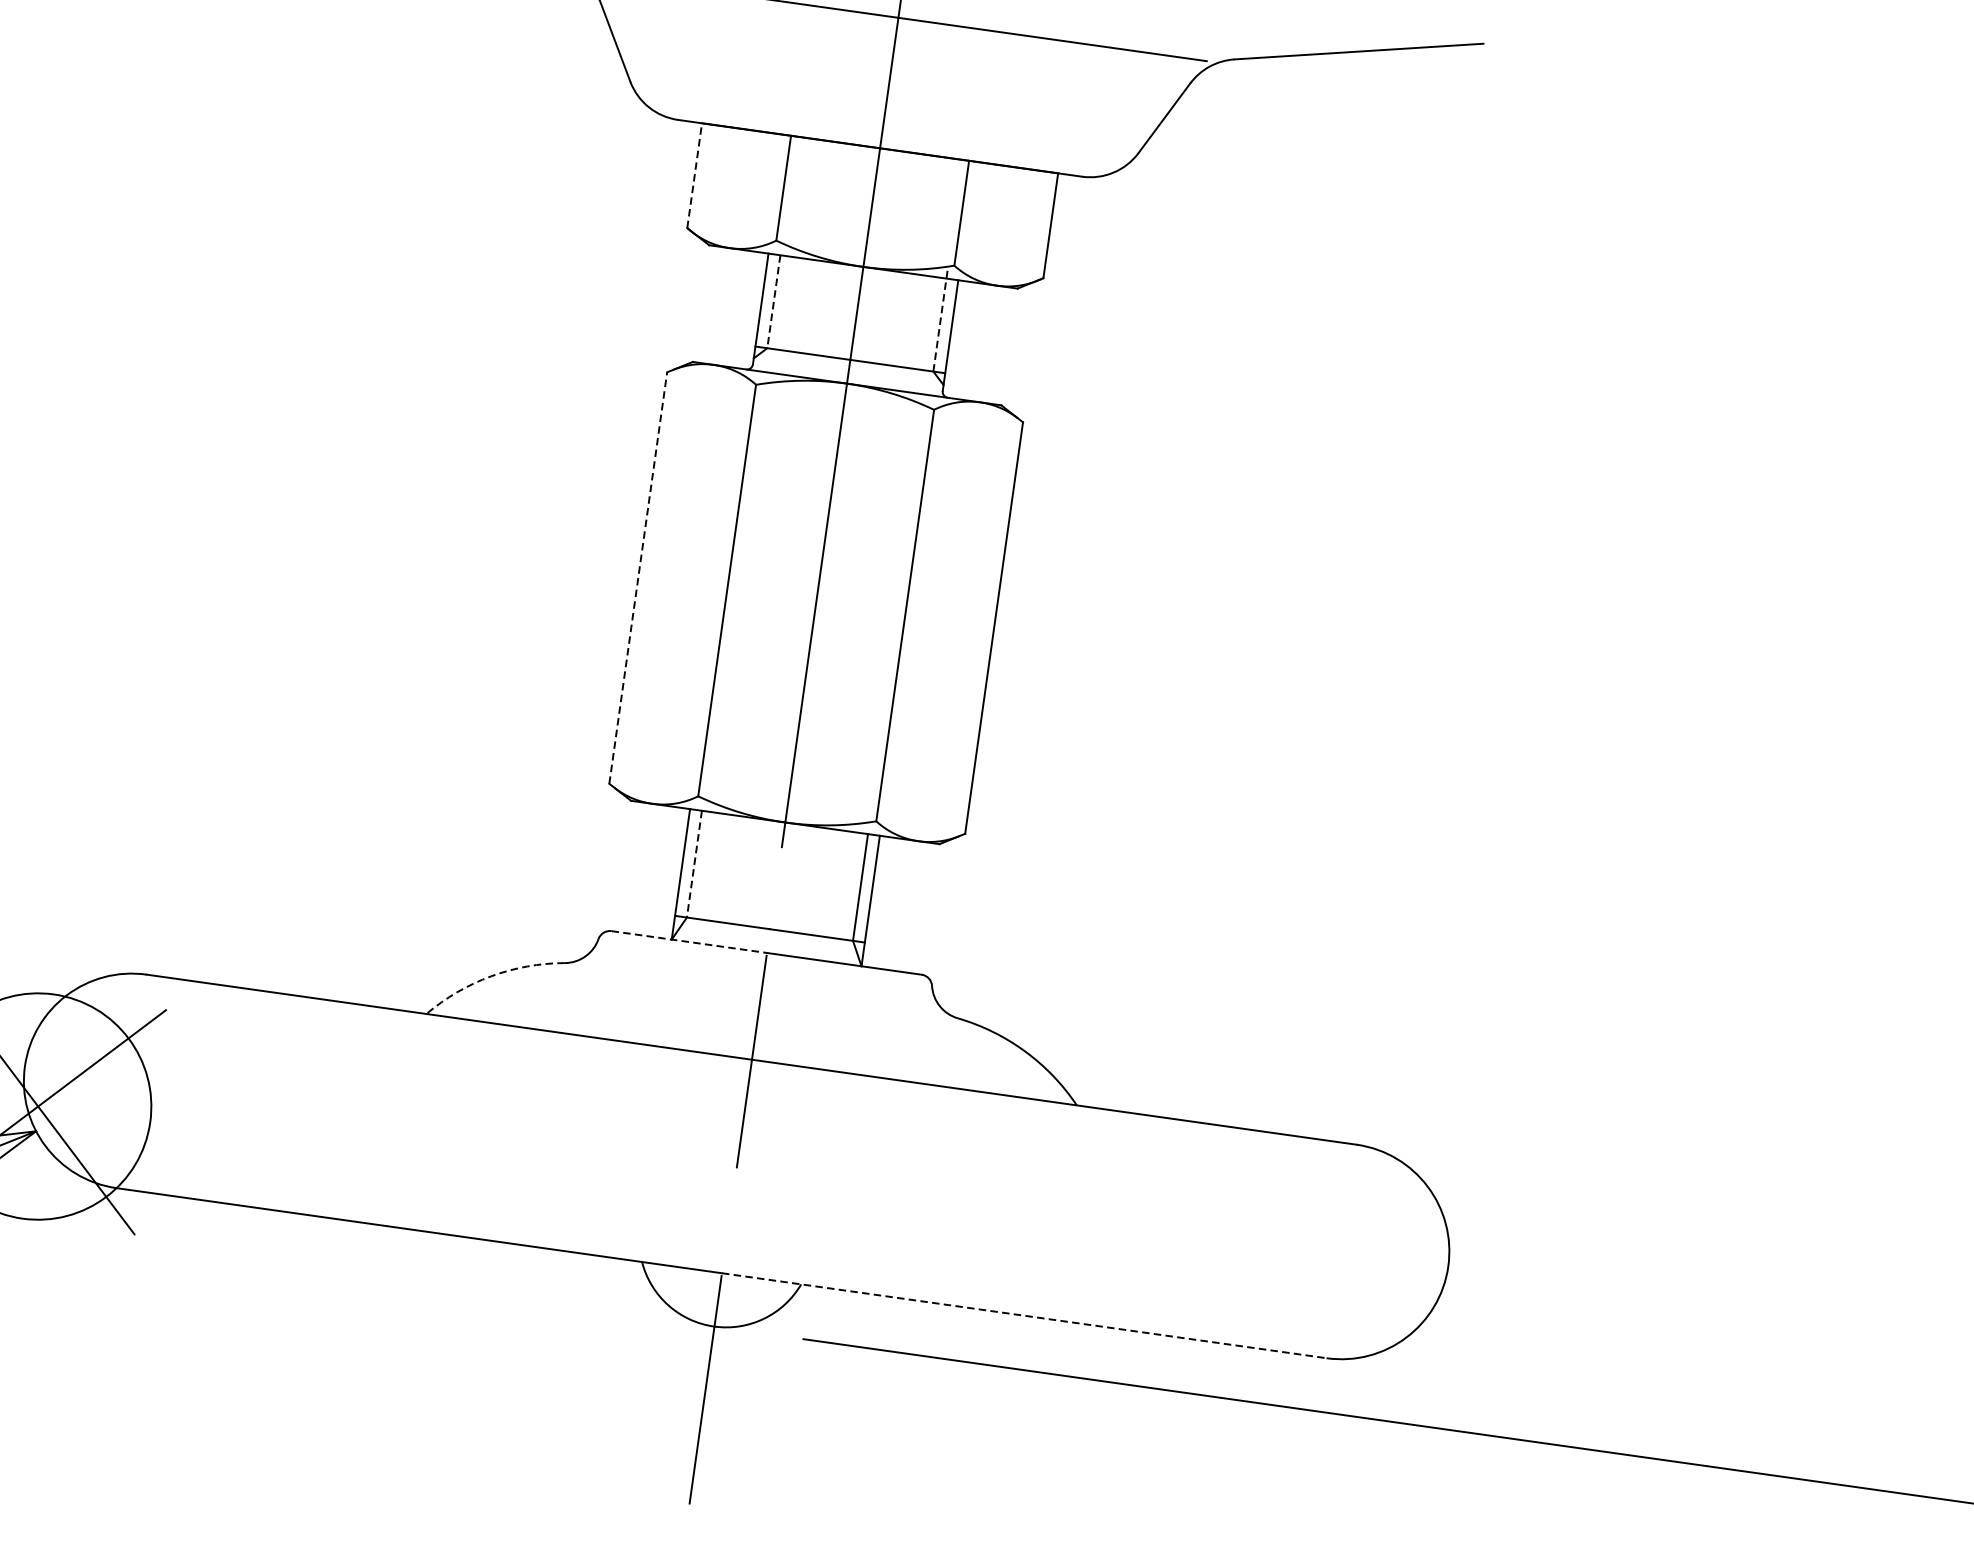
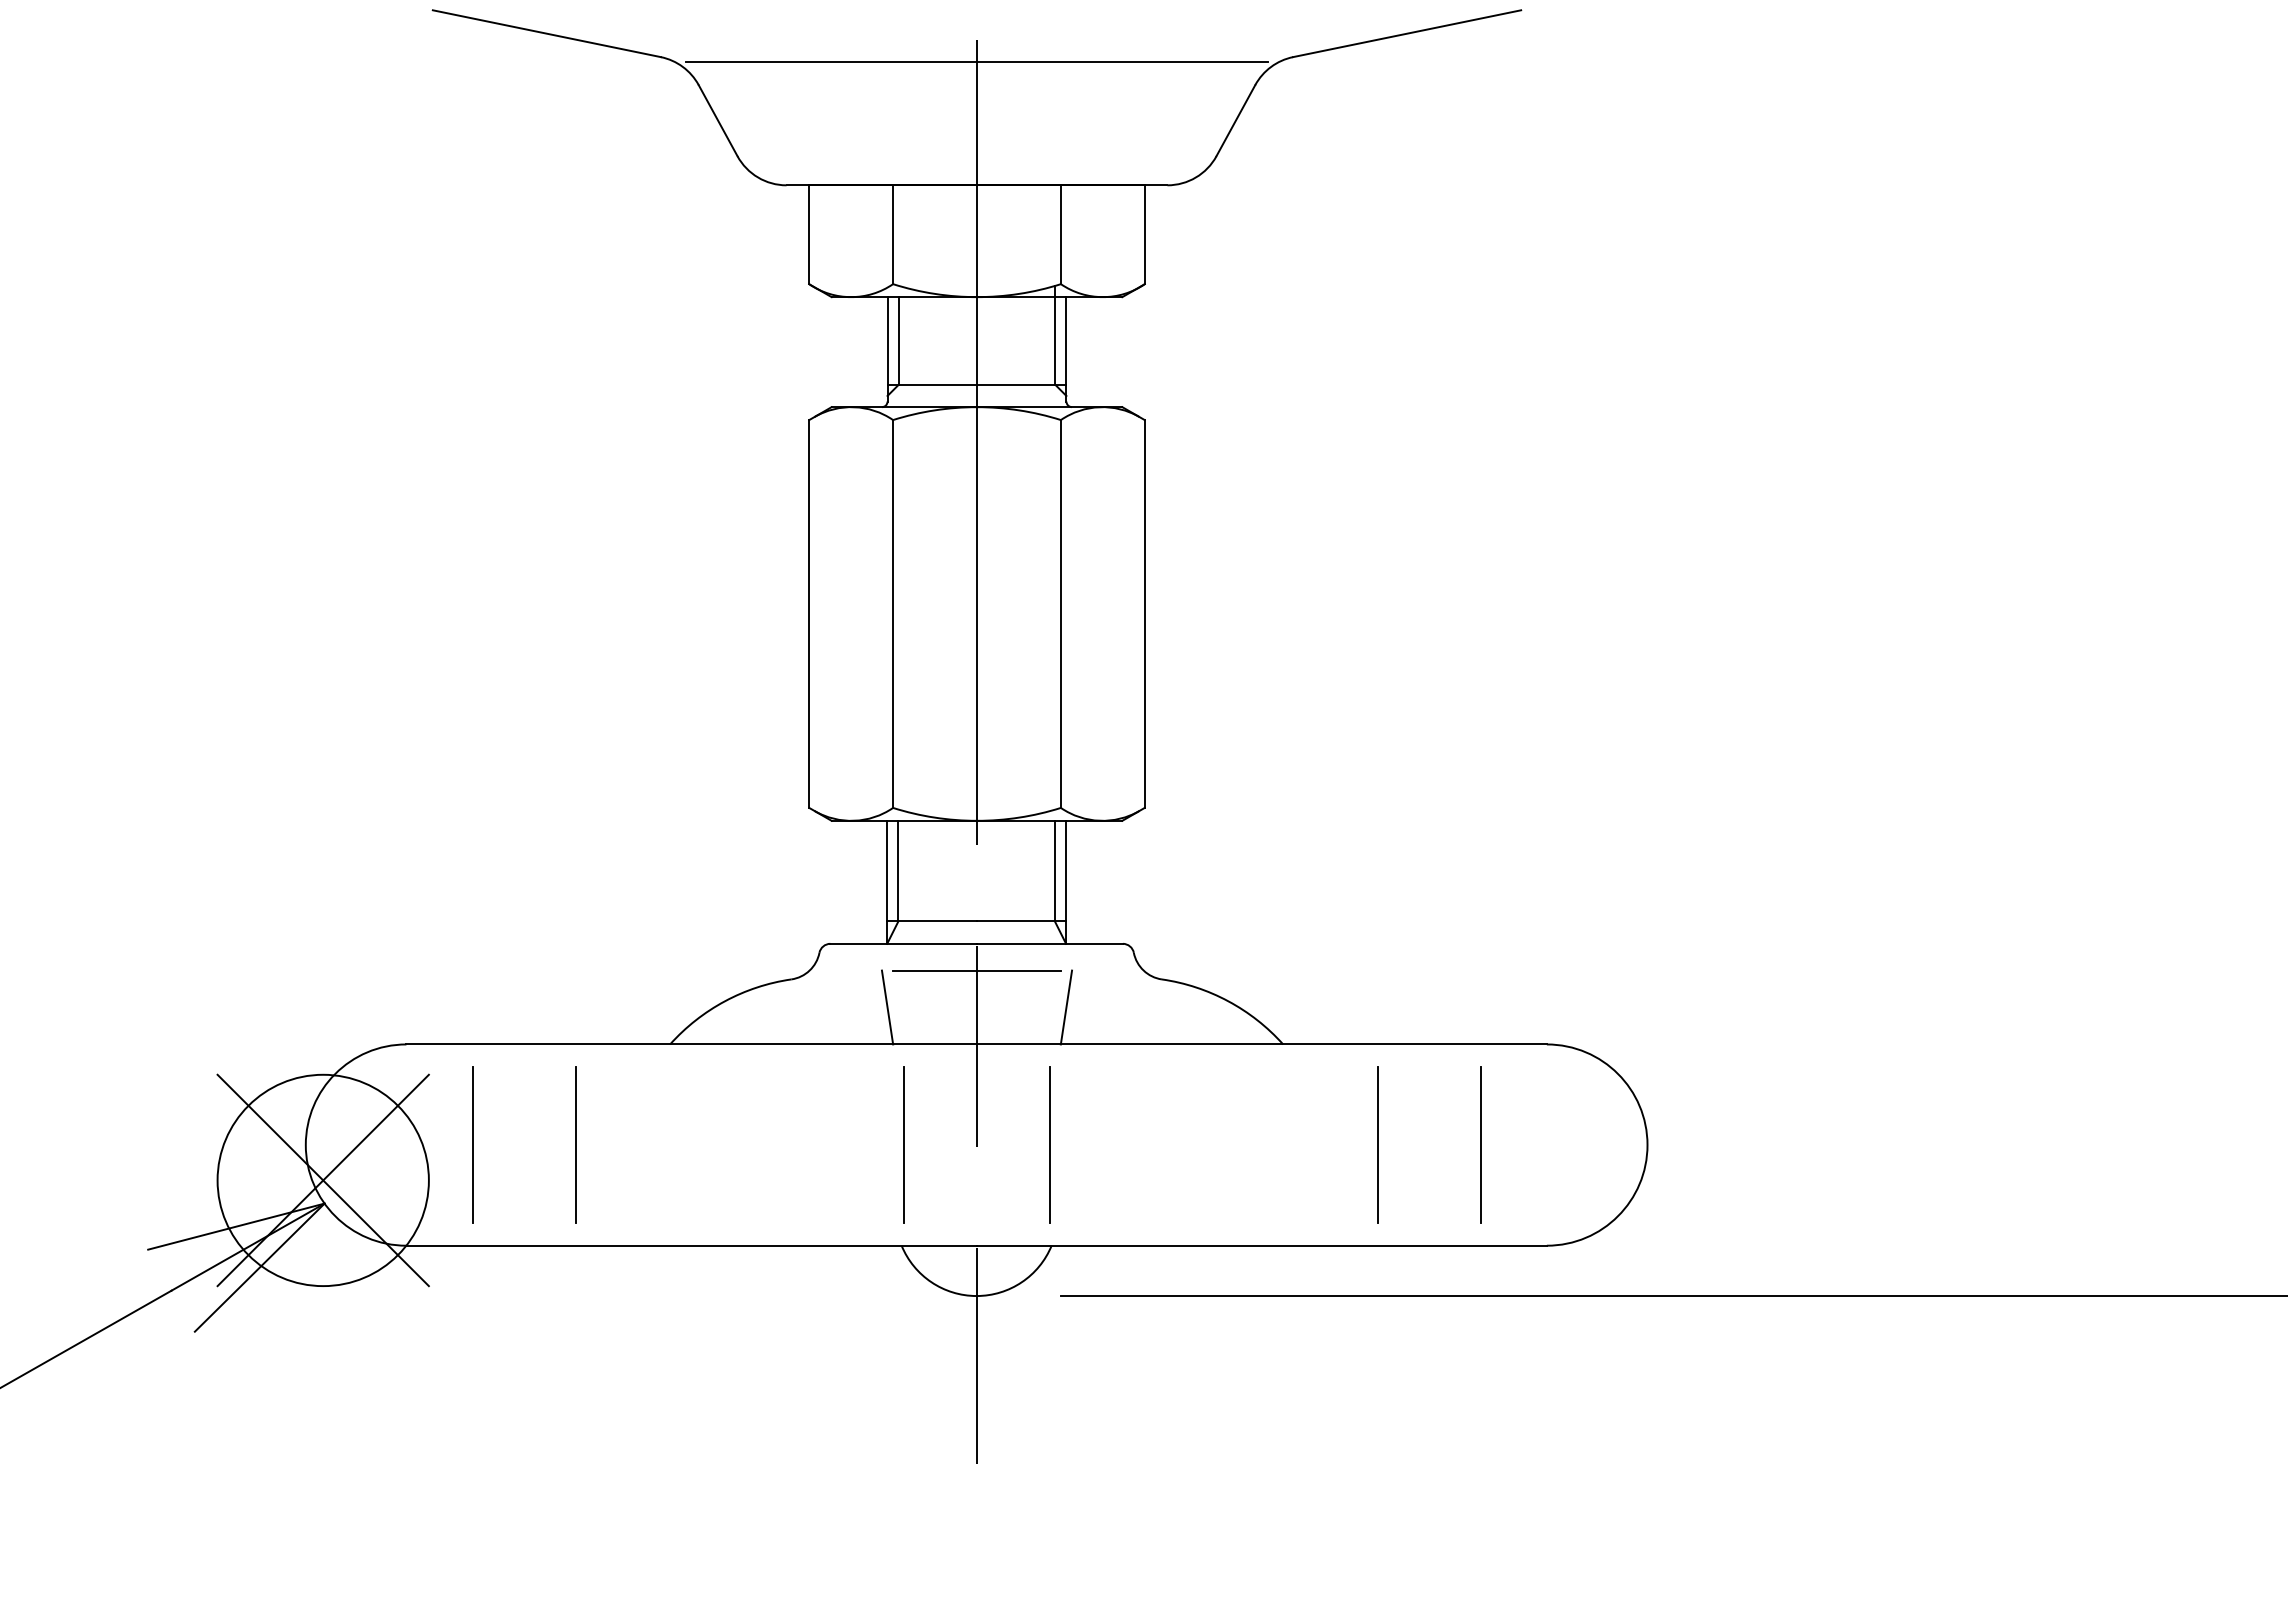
line: (695, 175) -> (809, 234), dashed -> solid
line: (773, 301) -> (898, 340), dashed -> solid
line: (941, 318) -> (1055, 334), dashed -> solid
line: (638, 578) -> (809, 614), dashed -> solid
line: (694, 864) -> (898, 871), dashed -> solid
line: (690, 941) -> (904, 943), dashed -> solid
arc: (491, 976) -> (725, 1001), dashed -> solid
line: (762, 981) -> (976, 970), added
line: (662, 1007) -> (887, 1007), added
line: (852, 1033) -> (1066, 1007), added
line: (202, 1090) -> (473, 1144), added
line: (312, 1106) -> (576, 1144), added
line: (660, 1155) -> (904, 1144), added
line: (814, 1176) -> (1049, 1144), added
line: (1161, 1225) -> (1377, 1144), added
line: (1271, 1240) -> (1480, 1144), added
line: (1023, 1315) -> (1261, 1245), dashed -> solid

